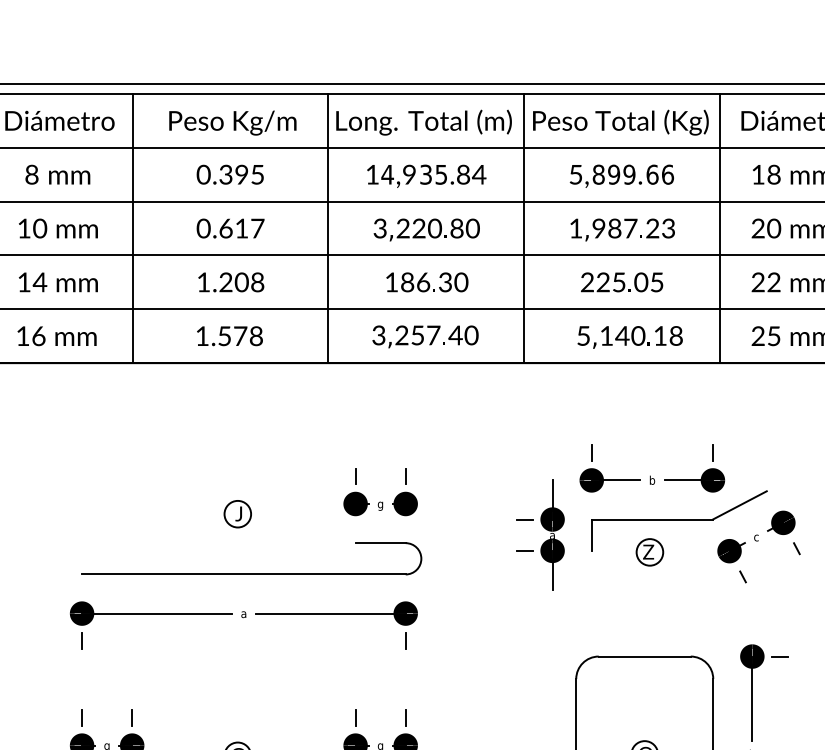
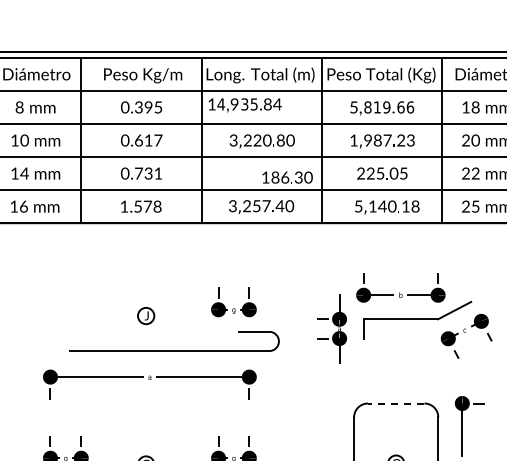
text: (614, 174) -> (377, 107), 899 -> 819
text: (425, 176) -> (244, 105), moved
text: (230, 282) -> (141, 173), 1.208 -> 0.731
text: (427, 282) -> (287, 177), moved
part: (650, 552) -> (399, 339), removed
part: (251, 573) -> (174, 350), moved
line: (643, 656) -> (395, 403), solid -> dashed

